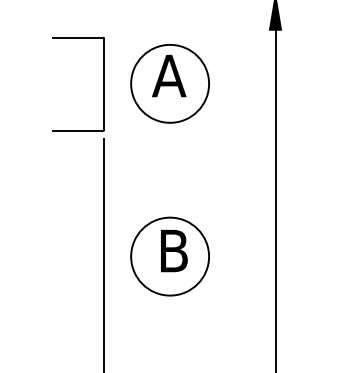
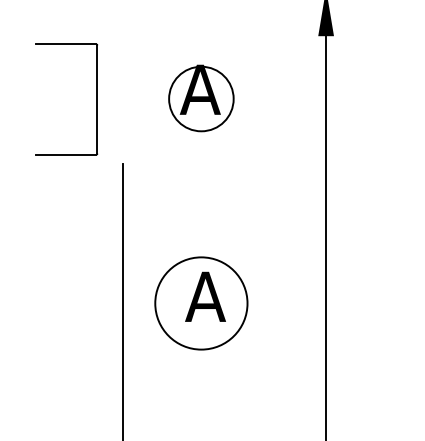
circle: (170, 83) -> (201, 98), size x0.7
part: (103, 84) -> (96, 99), moved
text: (173, 250) -> (205, 296), B -> A

